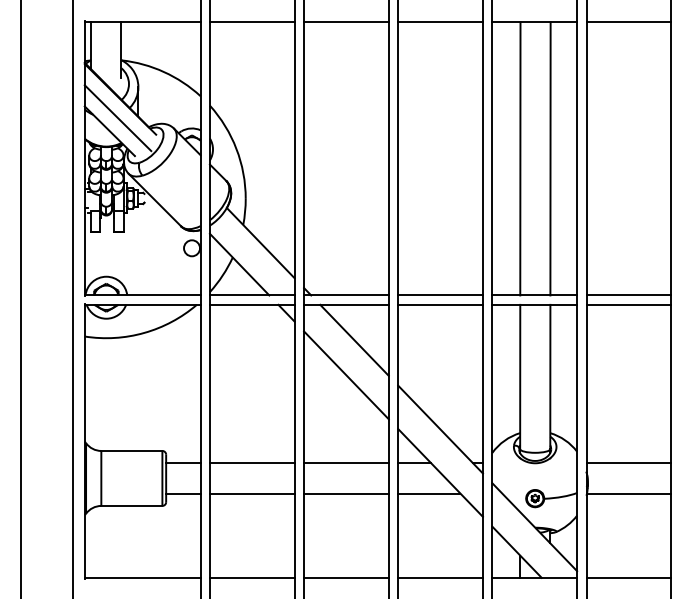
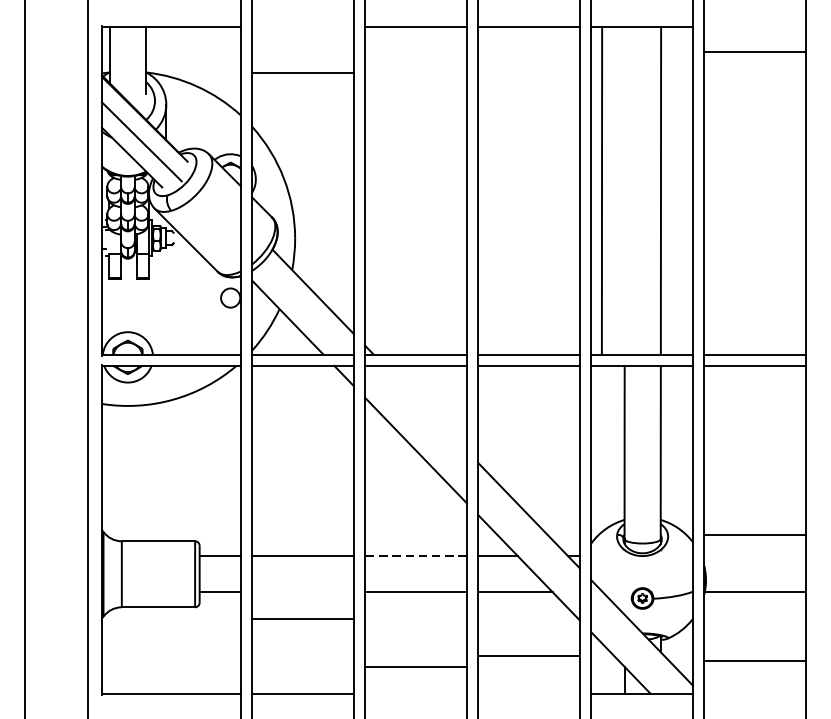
line: (251, 22) -> (302, 72), moved
line: (628, 22) -> (754, 52), moved
line: (520, 158) -> (602, 190), moved
line: (354, 339) -> (425, 407), removed
line: (345, 463) -> (414, 556), solid -> dashed
line: (628, 463) -> (754, 534), moved
line: (251, 493) -> (302, 618), moved
line: (346, 577) -> (416, 666), moved
line: (440, 577) -> (528, 655), moved
line: (628, 577) -> (754, 660), moved

